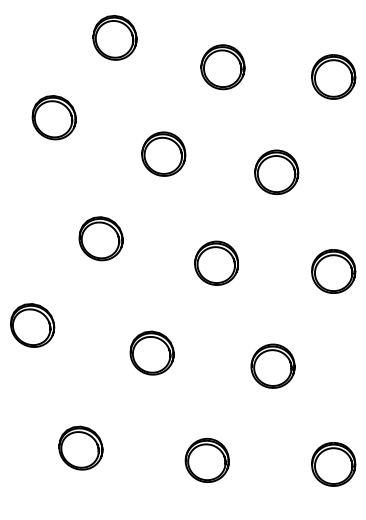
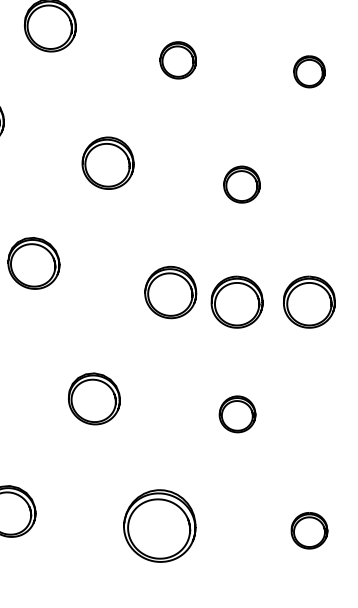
part: (222, 67) -> (177, 60), size x0.7
part: (333, 76) -> (309, 71), size x0.6
part: (276, 171) -> (241, 183), size x0.7
part: (272, 271) -> (236, 302), added
part: (272, 365) -> (236, 413), size x0.7
part: (206, 460) -> (158, 526), size x1.4
part: (333, 464) -> (309, 530), size x0.7

